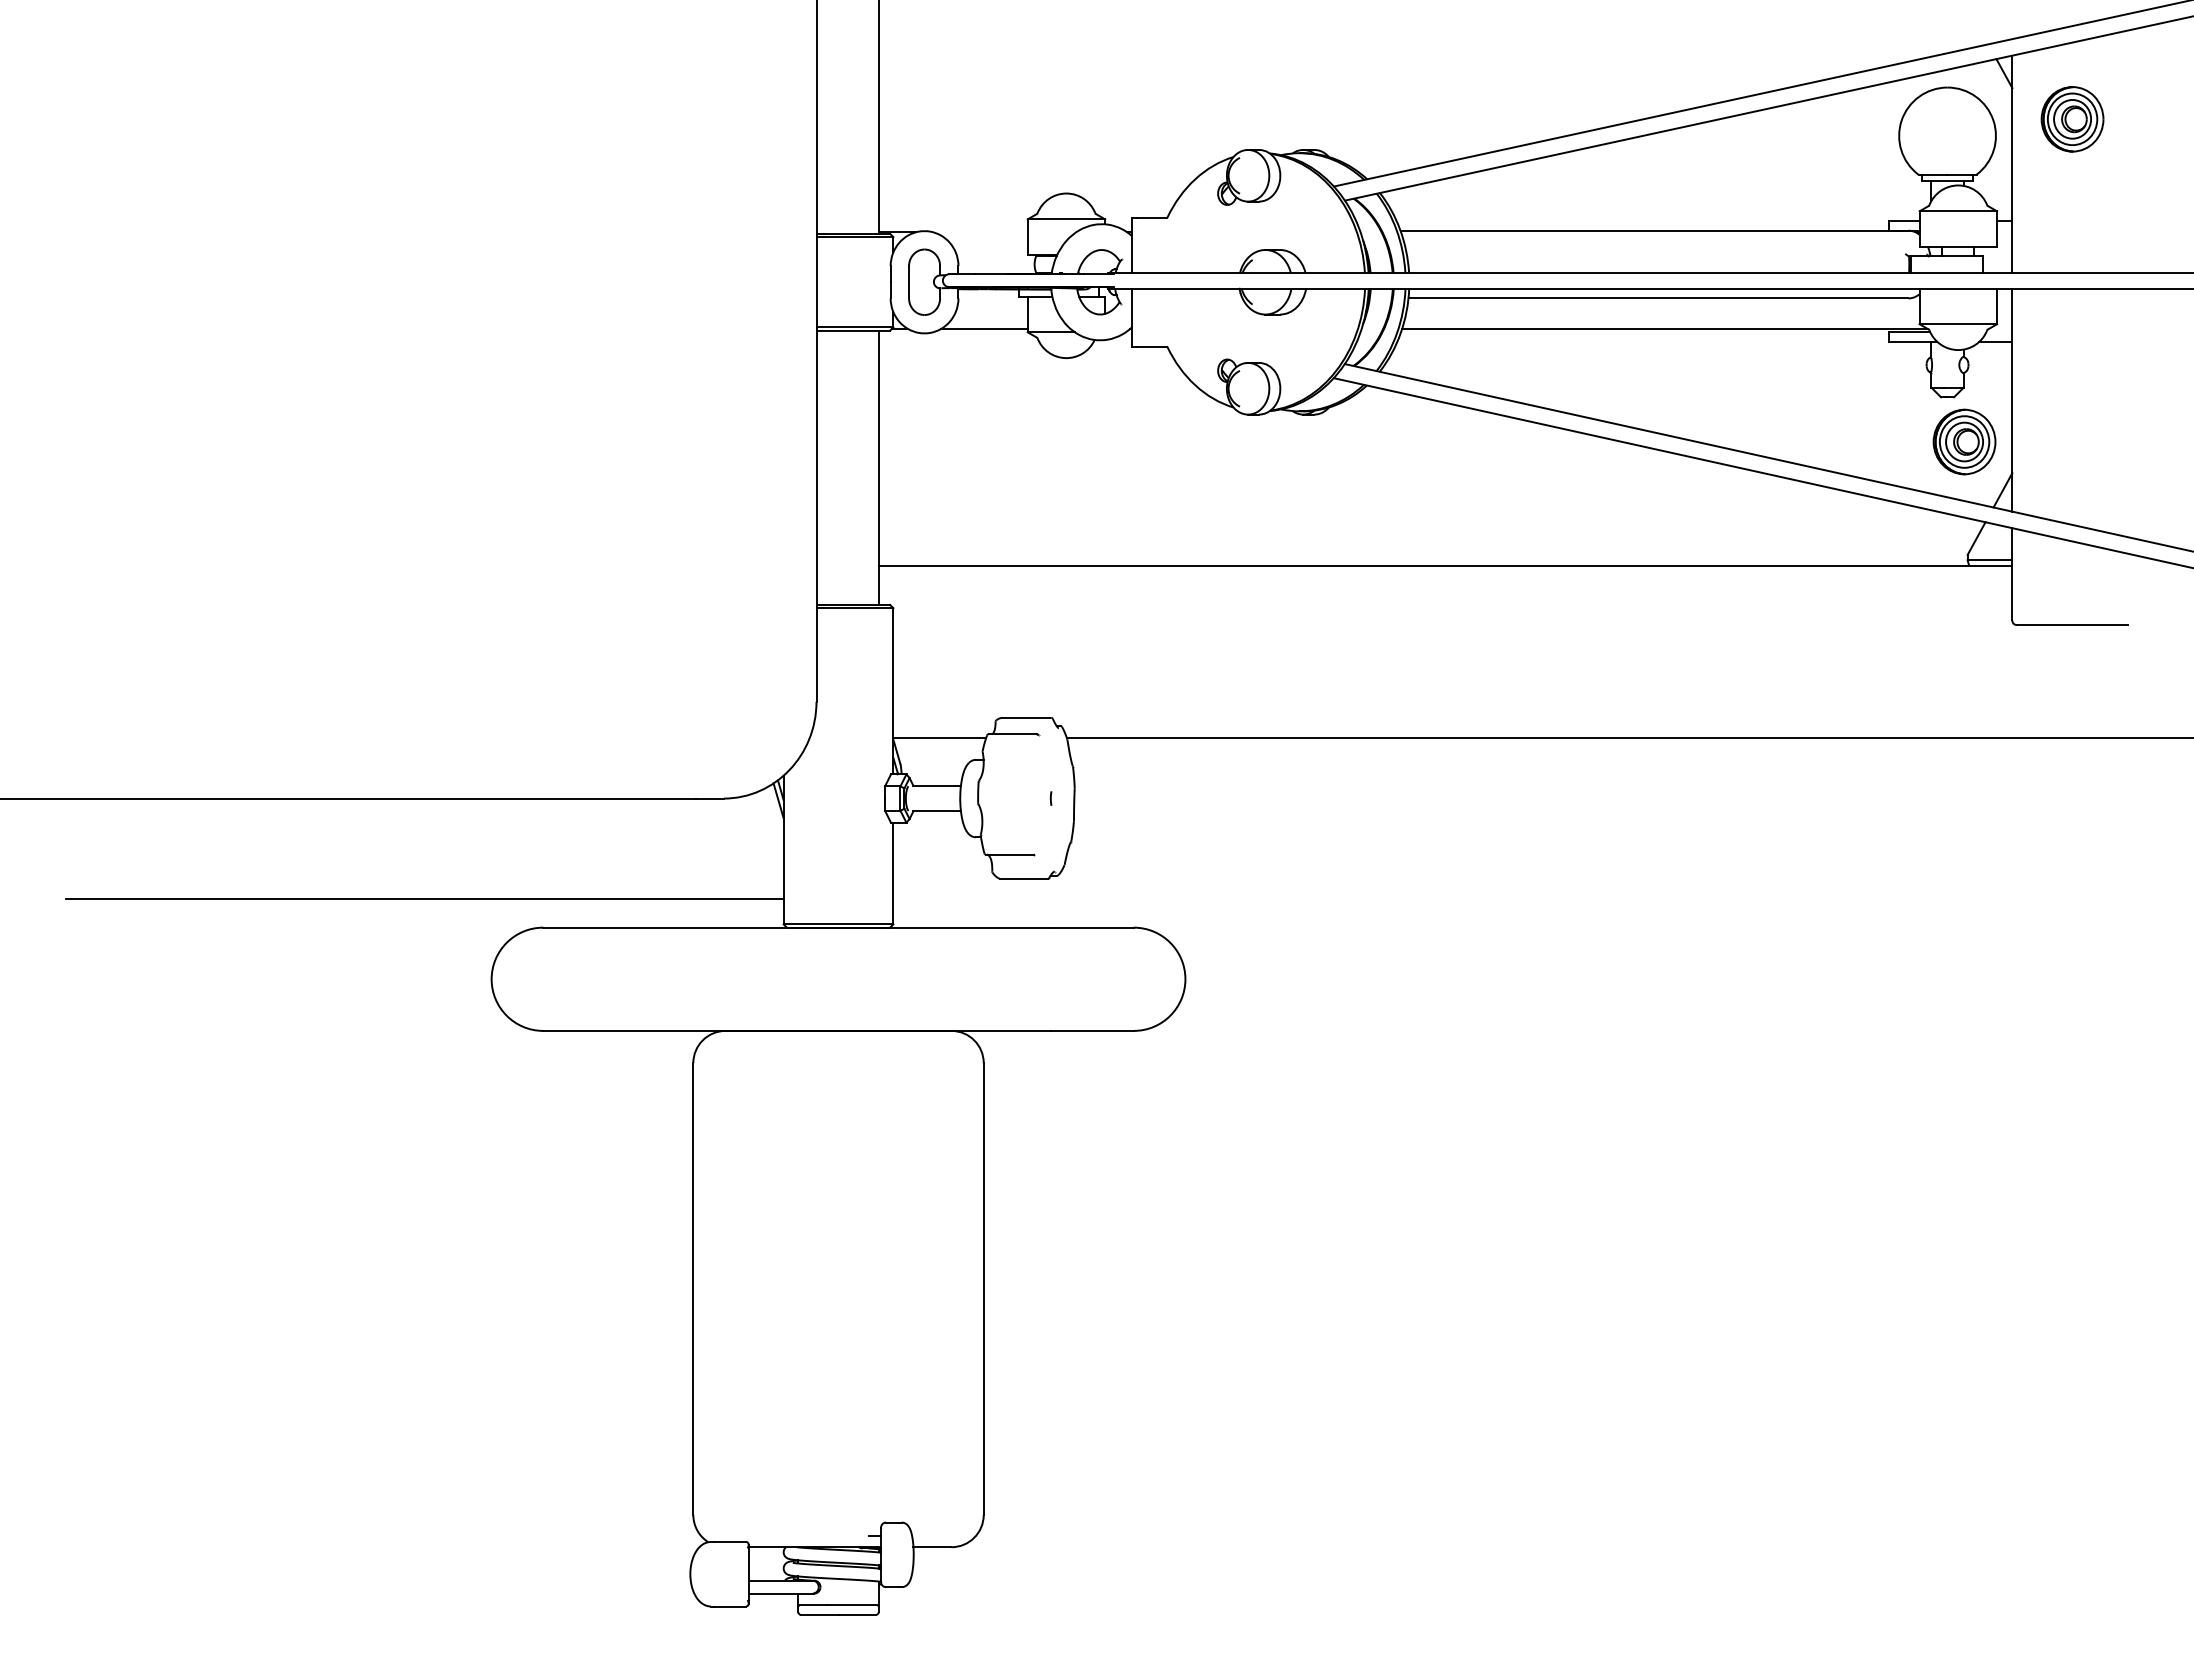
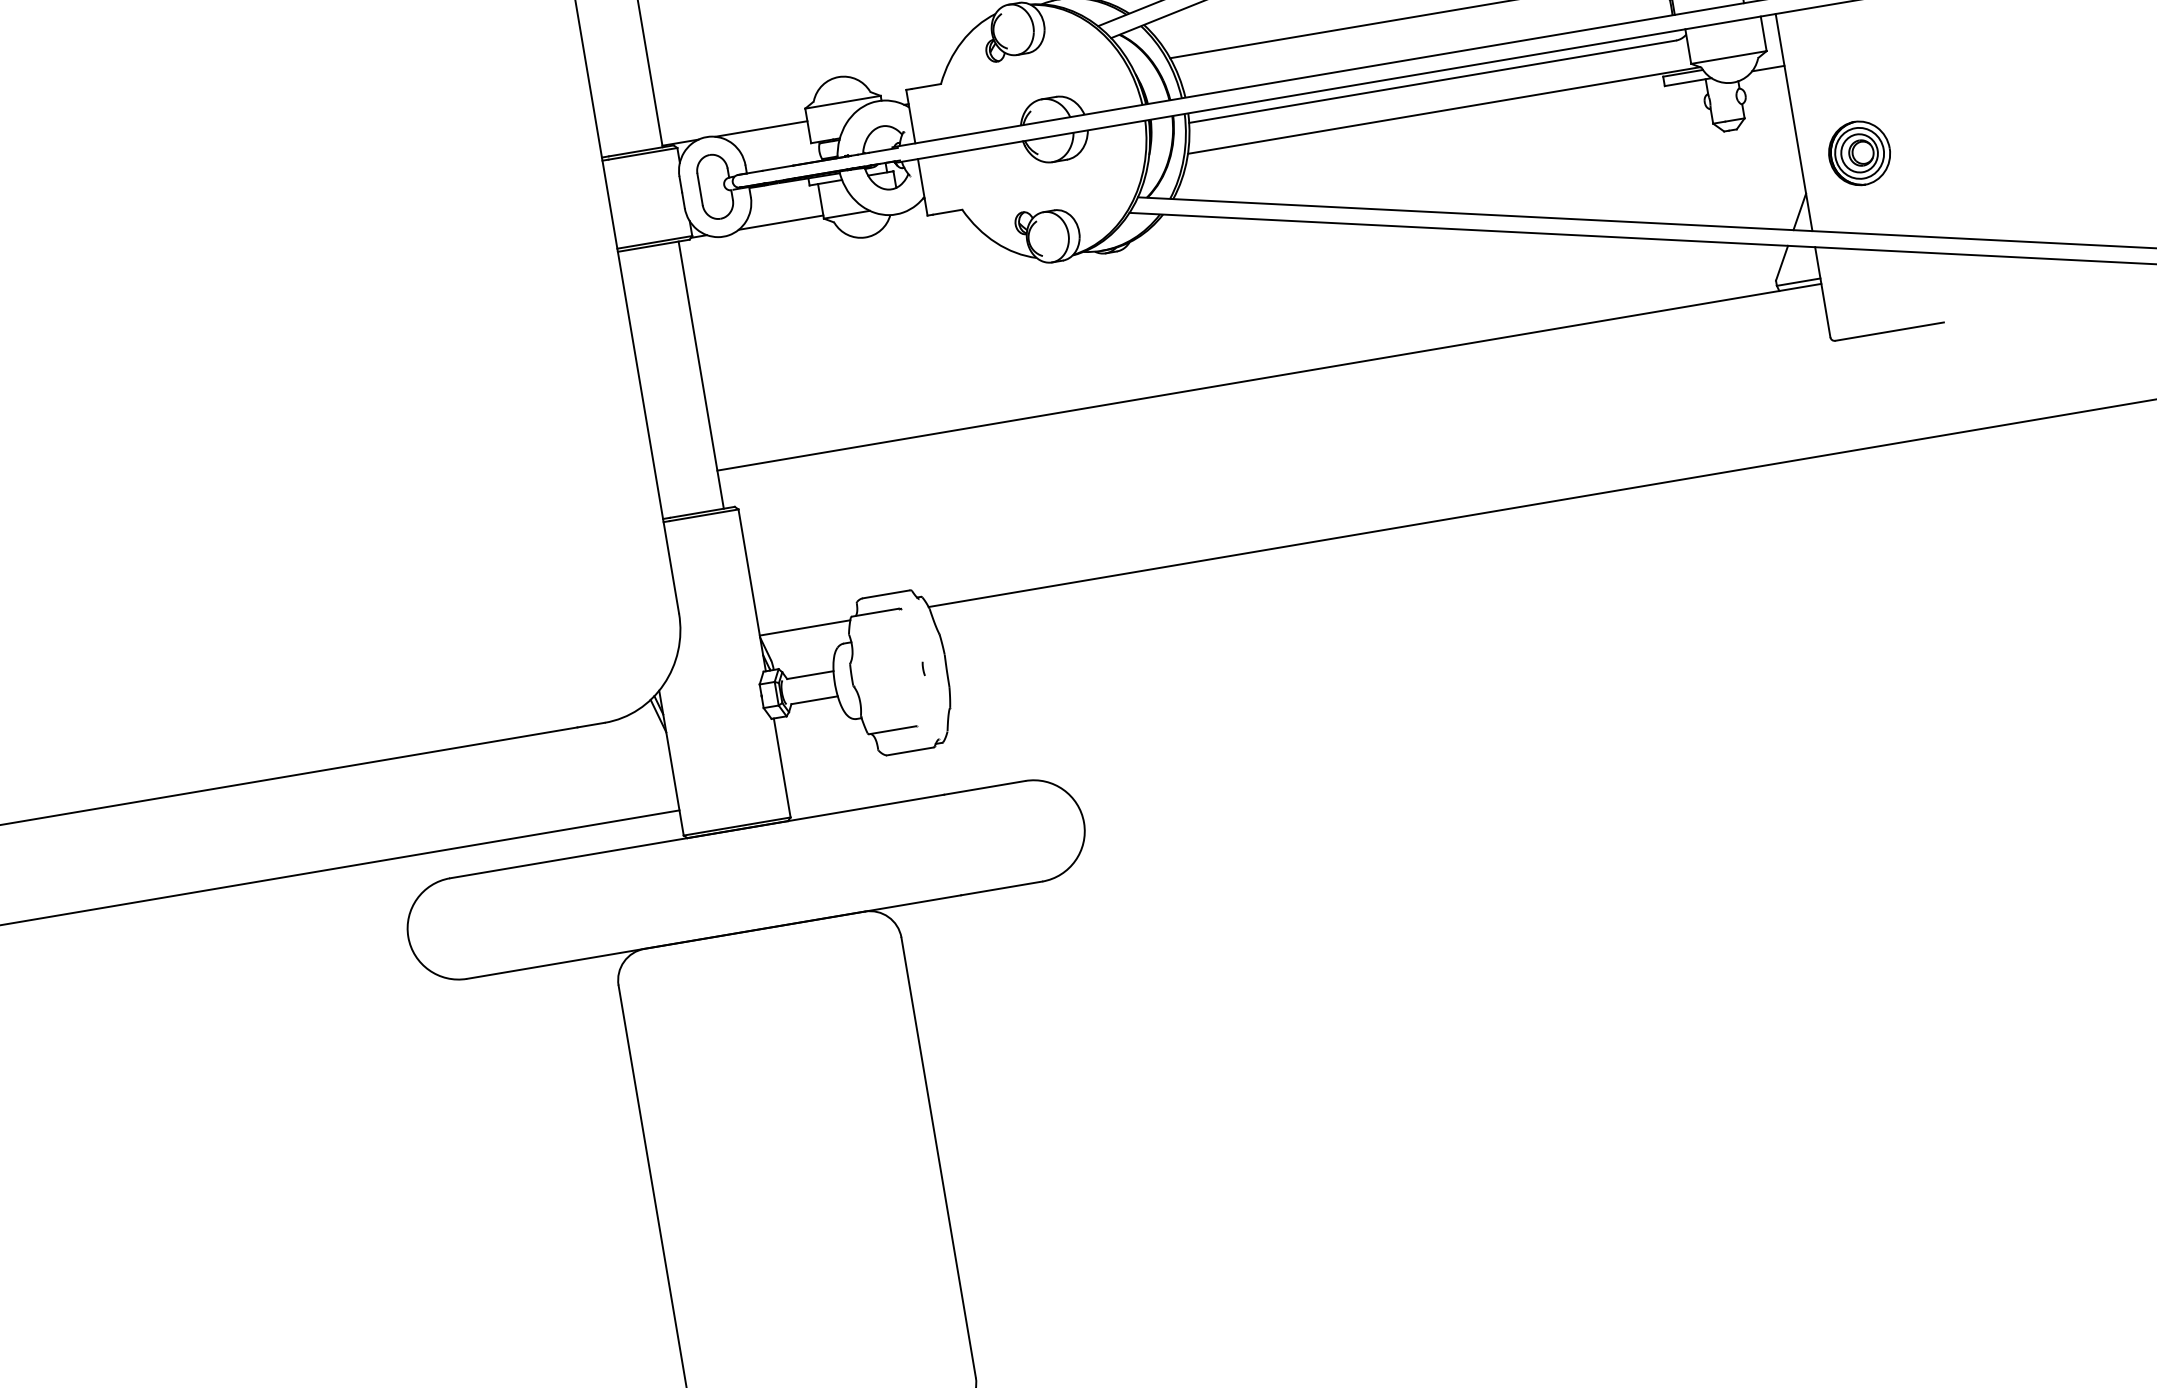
line: (980, 232) -> (761, 129), added
part: (1964, 441) -> (1859, 152), moved

